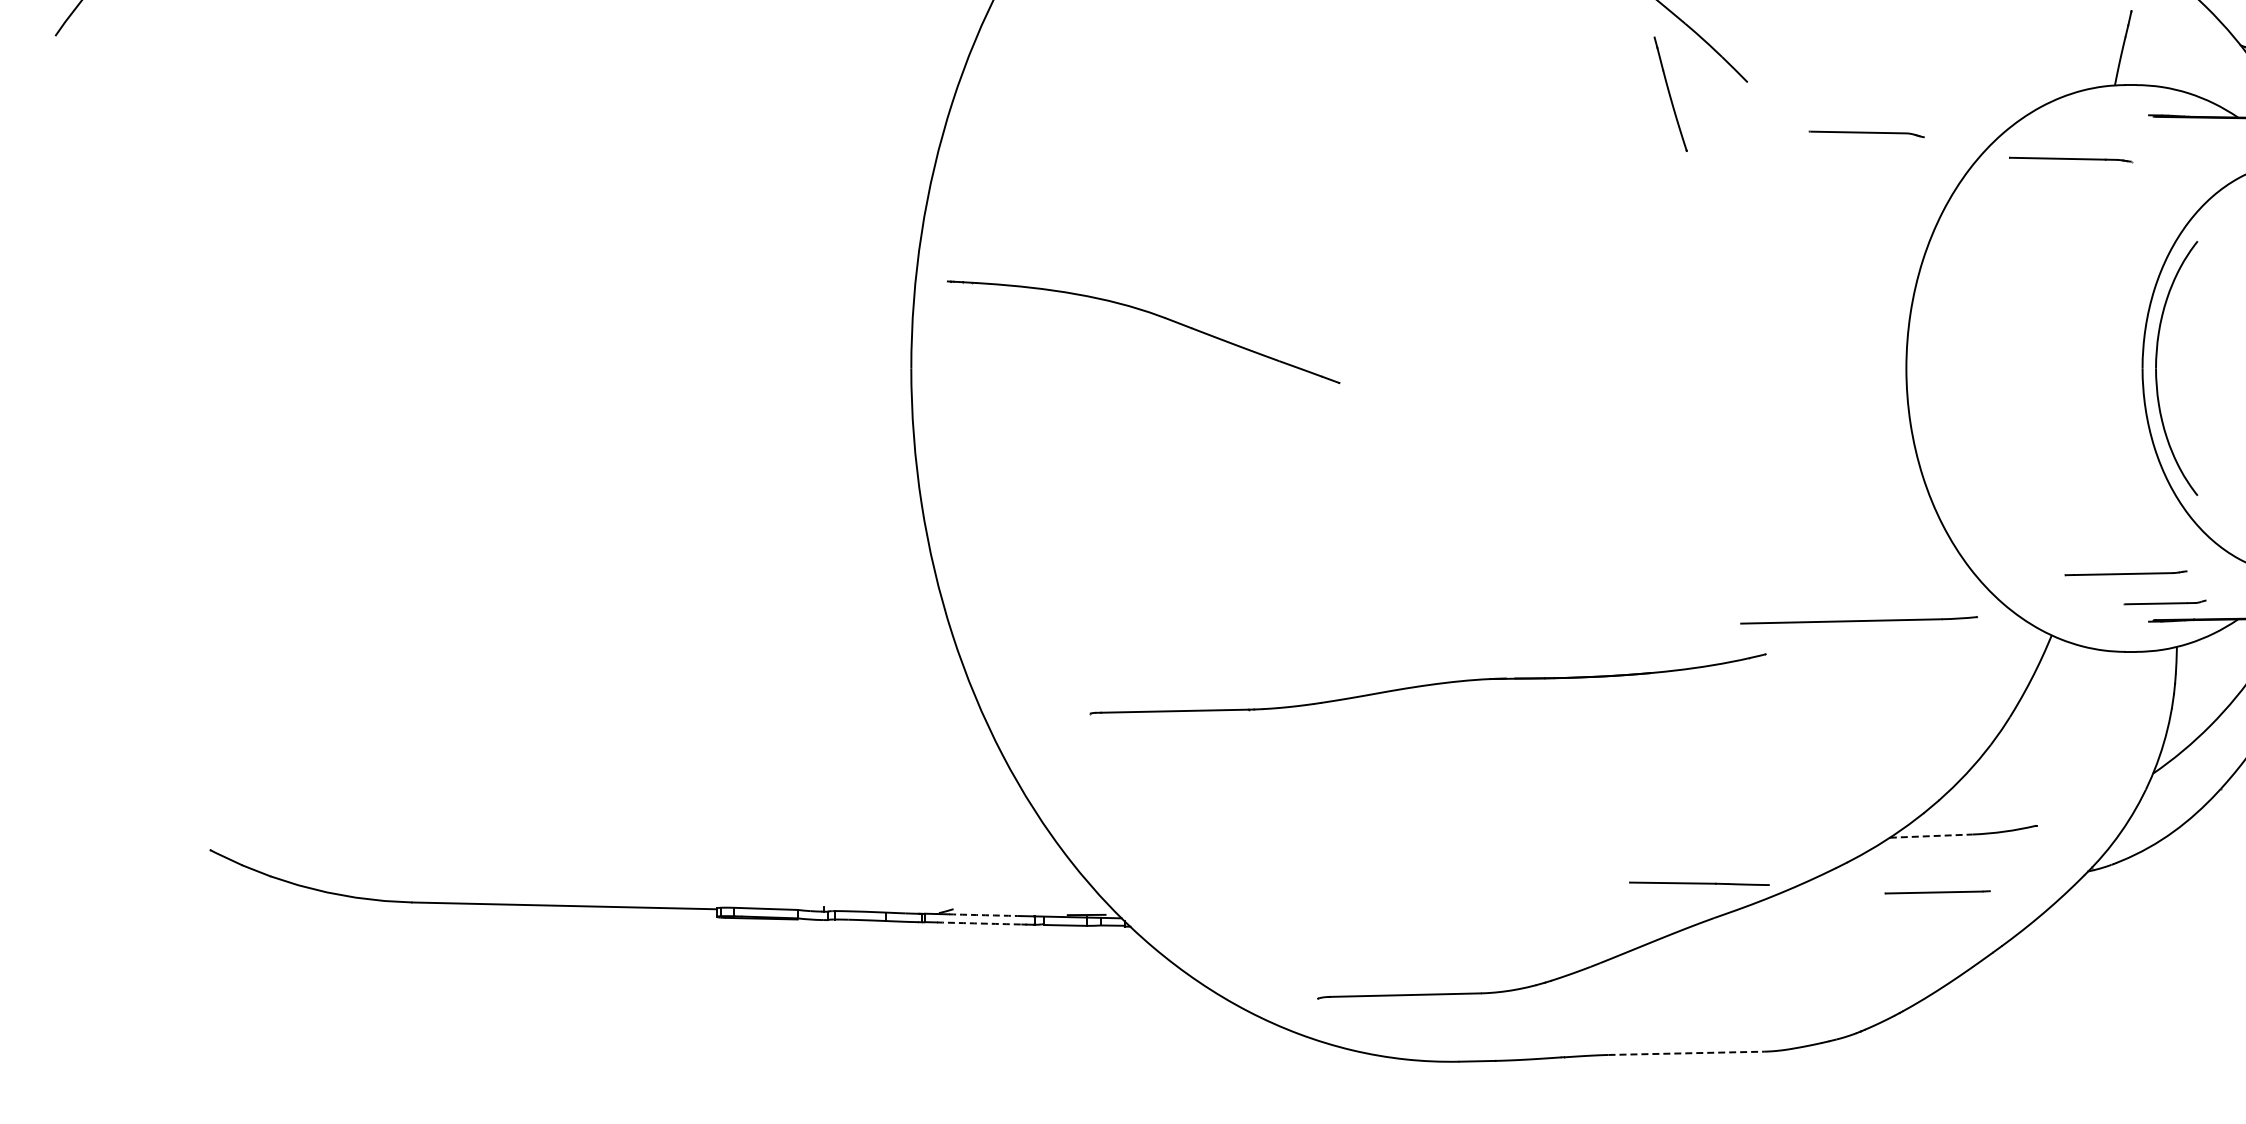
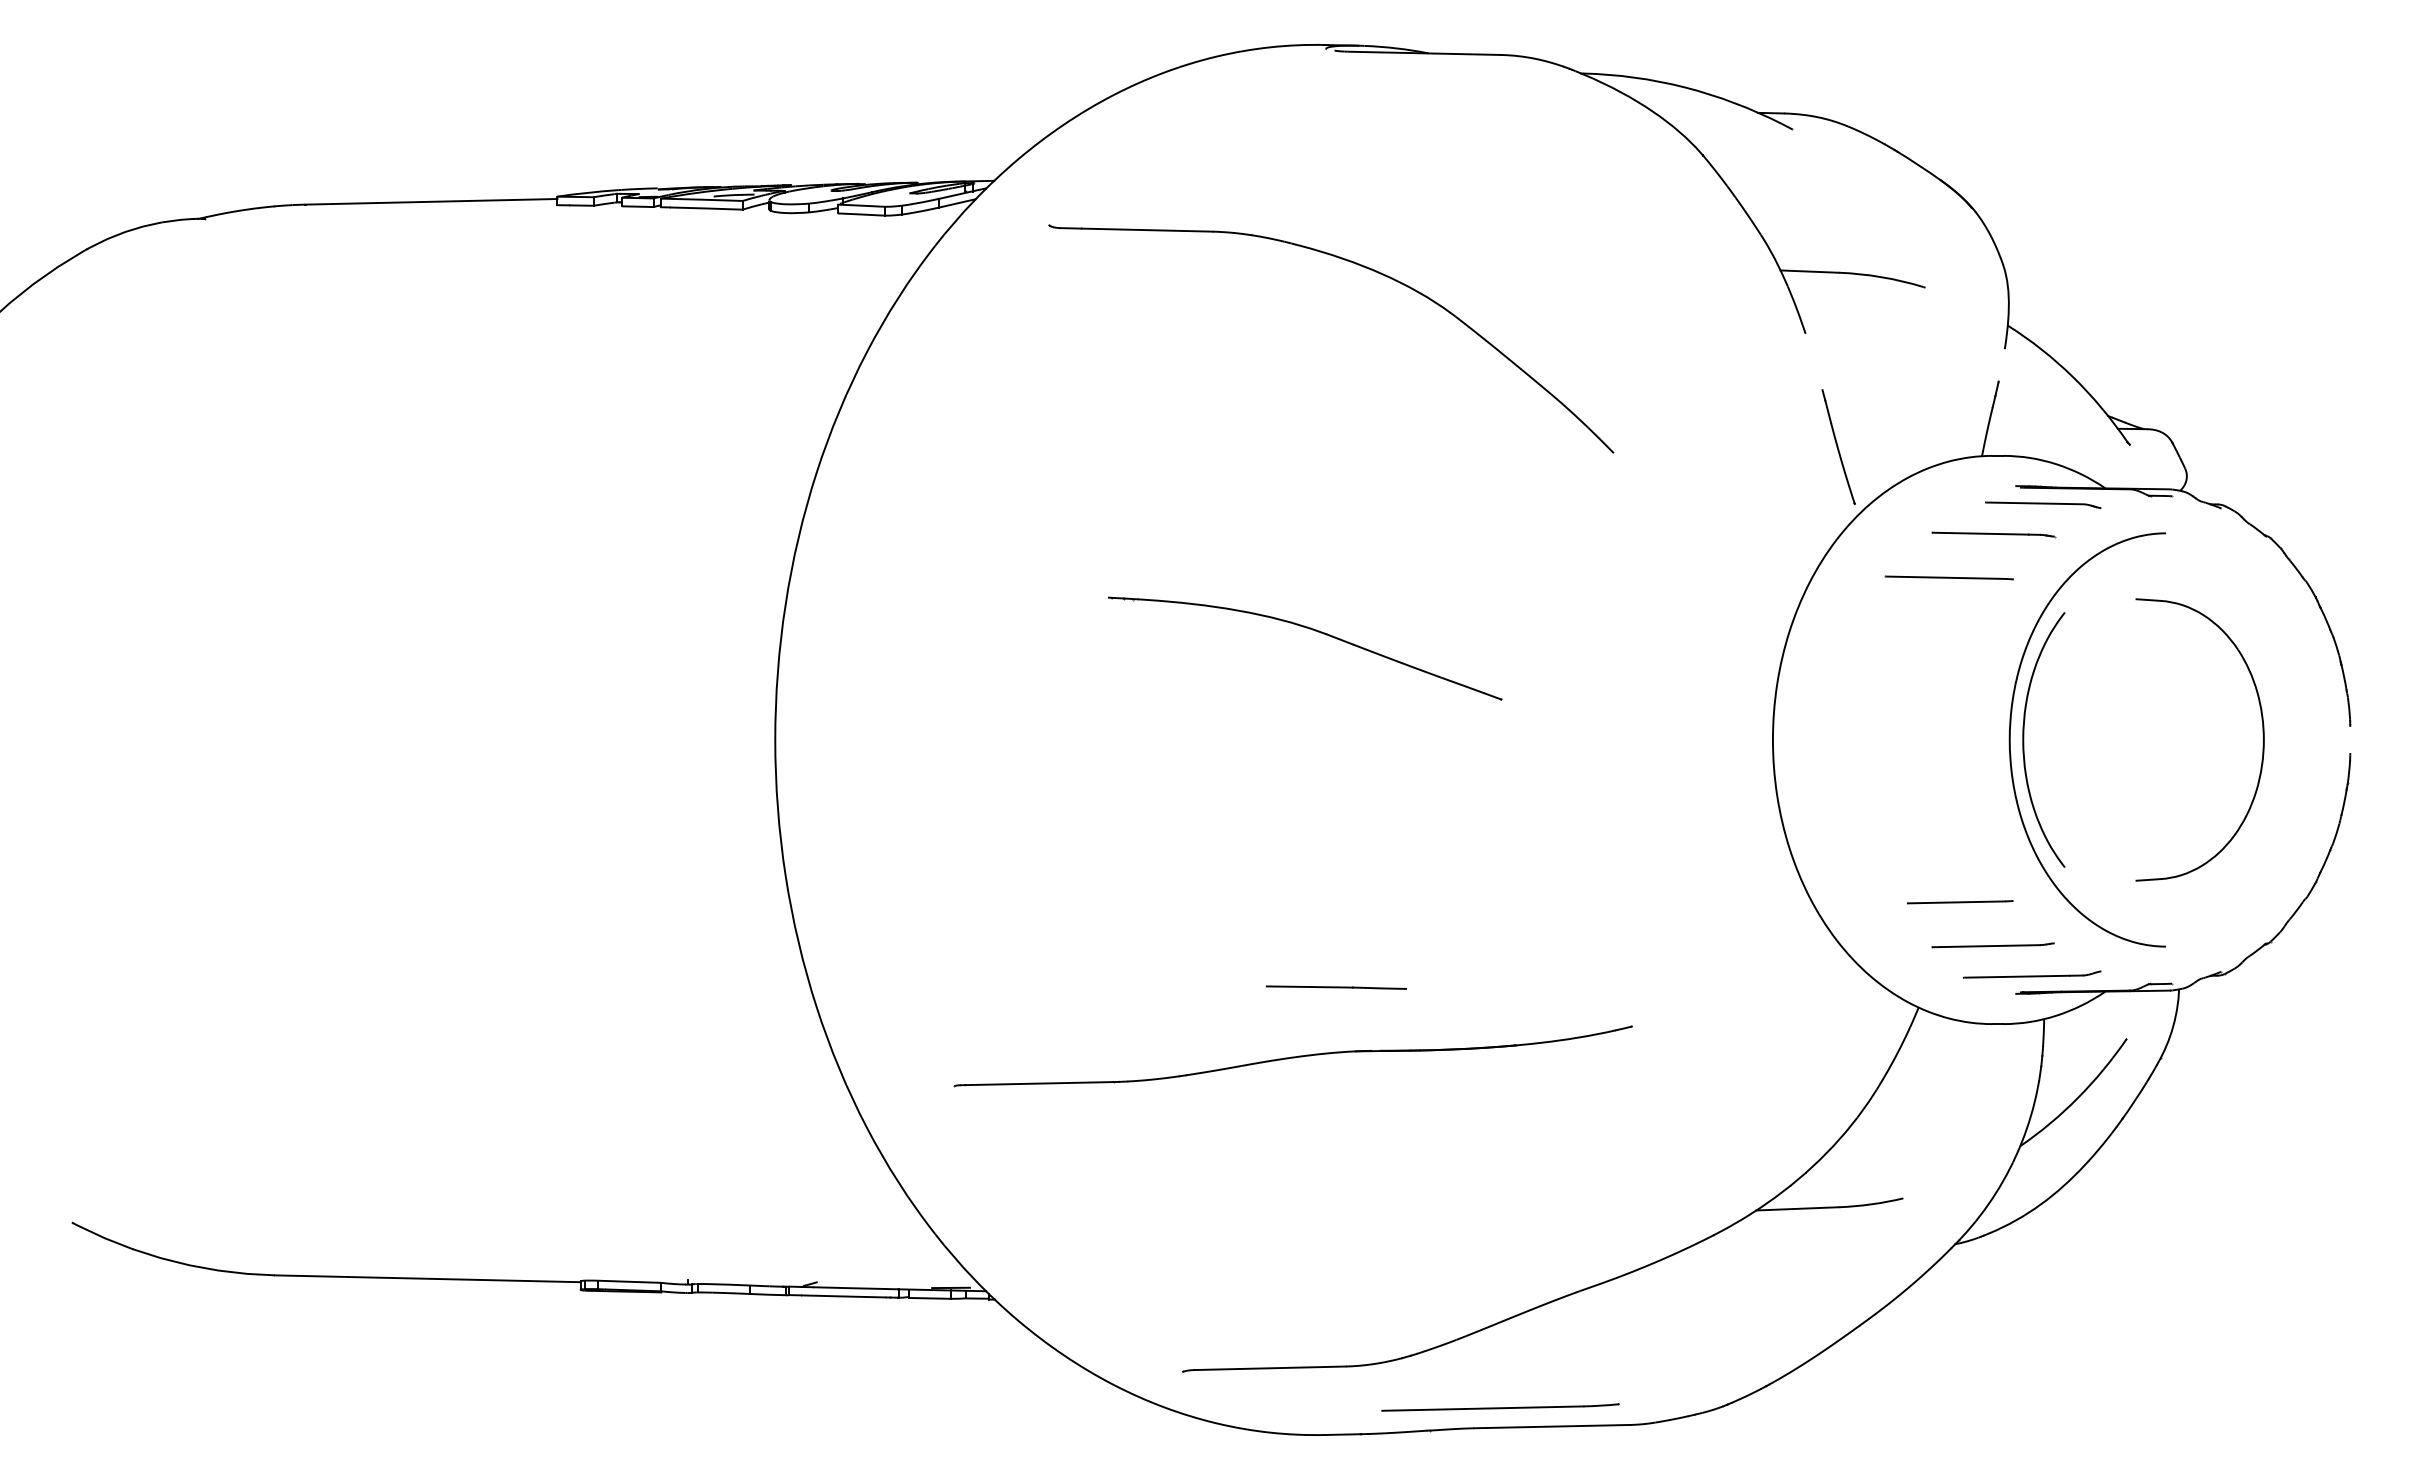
part: (1670, 93) -> (1838, 446), moved
part: (1867, 133) -> (2043, 504), moved
part: (2070, 159) -> (1993, 534), moved
line: (2081, 206) -> (1948, 577), added
part: (1150, 314) -> (1312, 630), moved
part: (2165, 602) -> (2032, 974), size x1.67
line: (1859, 620) -> (1500, 1407), moved
line: (1931, 835) -> (1798, 1208), dashed -> solid
line: (1699, 883) -> (1336, 987), moved
line: (1937, 892) -> (1960, 902), moved
arc: (985, 915) -> (849, 1288), dashed -> solid
arc: (979, 923) -> (843, 1296), dashed -> solid
line: (1686, 1053) -> (1552, 1426), dashed -> solid

